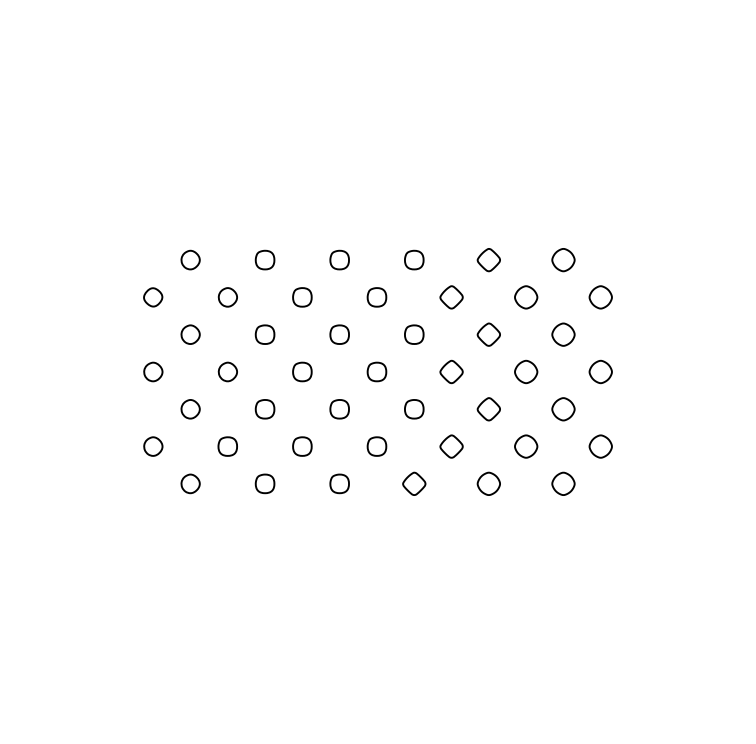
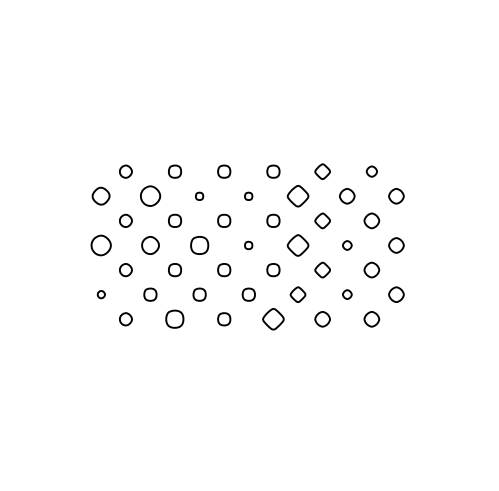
part: (562, 259) -> (371, 171), size x0.7
part: (153, 297) -> (101, 196), size x1.4
part: (227, 297) -> (150, 196), size x1.6
part: (302, 297) -> (199, 196), size x0.6
part: (376, 297) -> (248, 196), size x0.6
part: (450, 297) -> (297, 196), size x1.4
part: (153, 372) -> (101, 245), size x1.6
part: (227, 372) -> (150, 245), size x1.4
part: (302, 372) -> (199, 245), size x1.4
part: (376, 372) -> (248, 245), size x0.6
part: (450, 372) -> (297, 245), size x1.4
part: (526, 372) -> (347, 245), size x0.6
part: (153, 446) -> (101, 294), size x0.6
part: (526, 446) -> (347, 294), size x0.6
part: (265, 484) -> (175, 319), size x1.4
part: (414, 484) -> (273, 319), size x1.4

